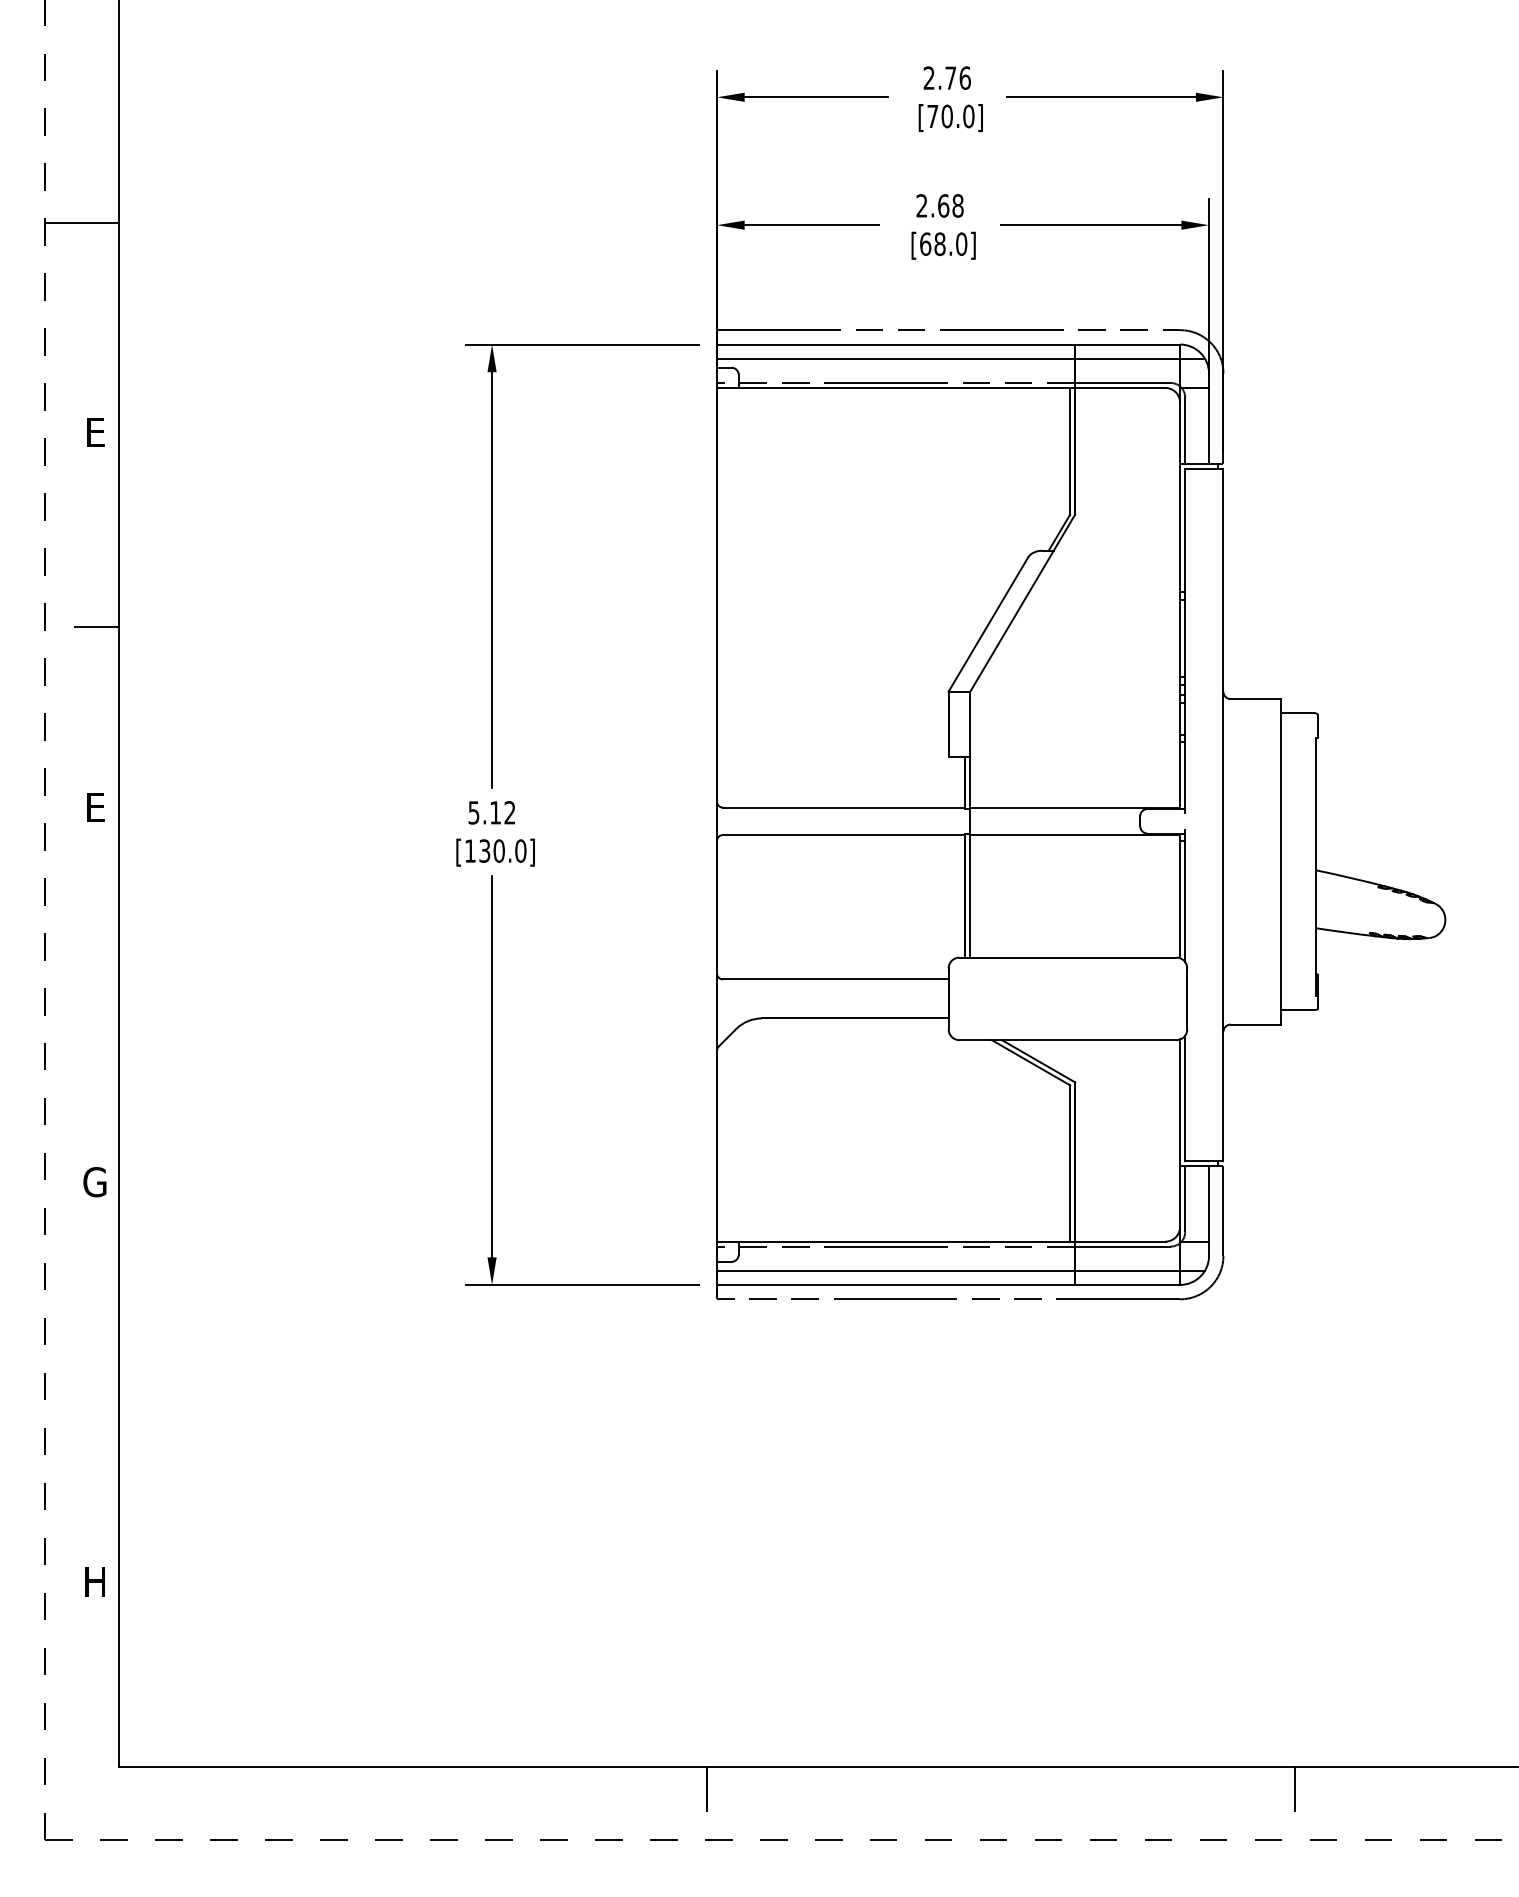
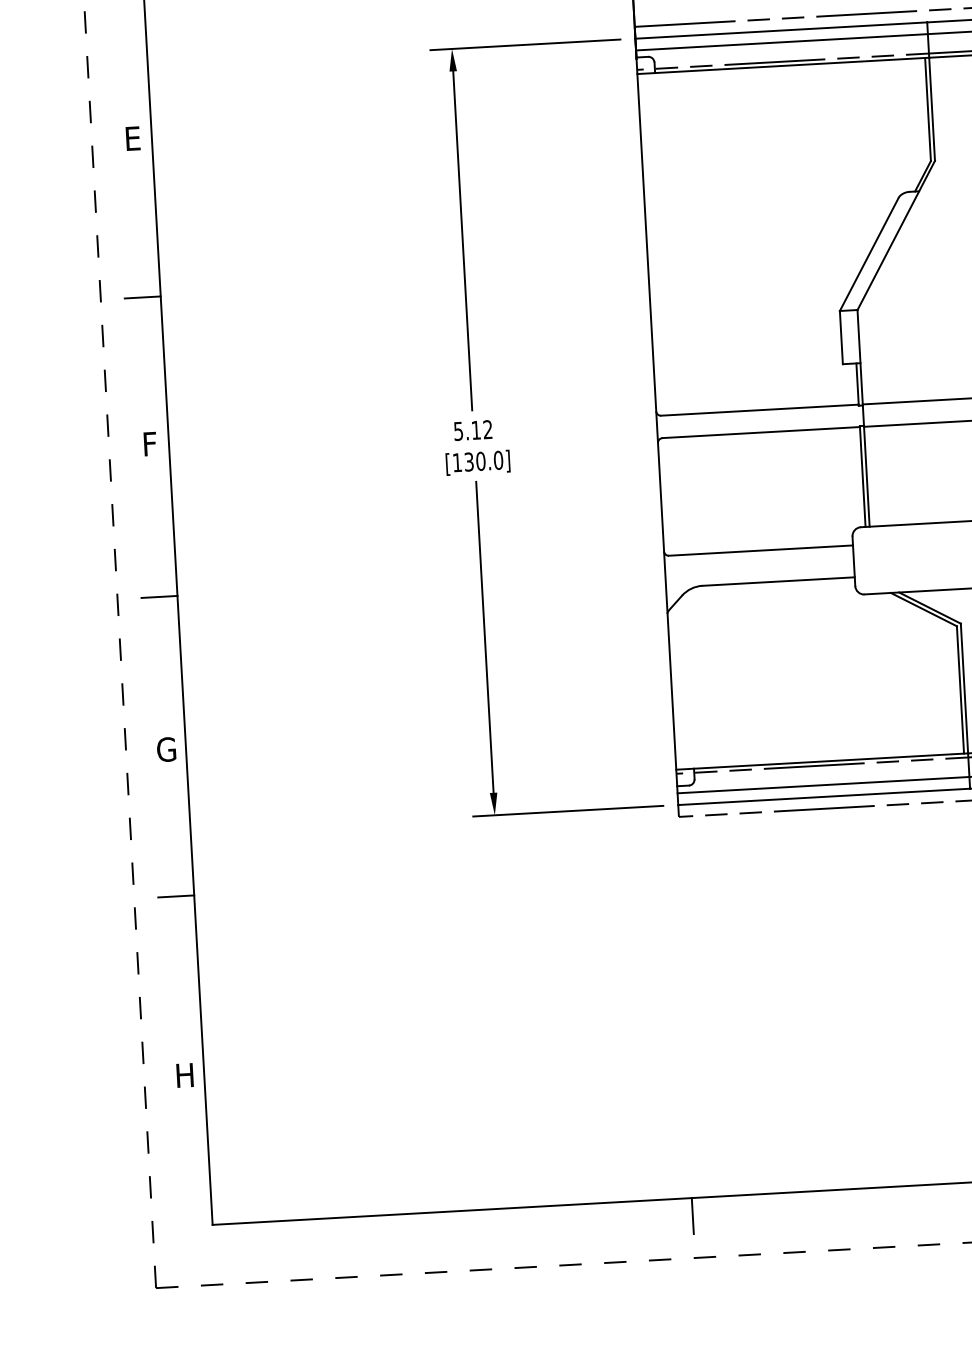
text: (95, 807) -> (149, 444), E -> F
line: (96, 994) -> (159, 596), added
line: (96, 1362) -> (175, 896), added

